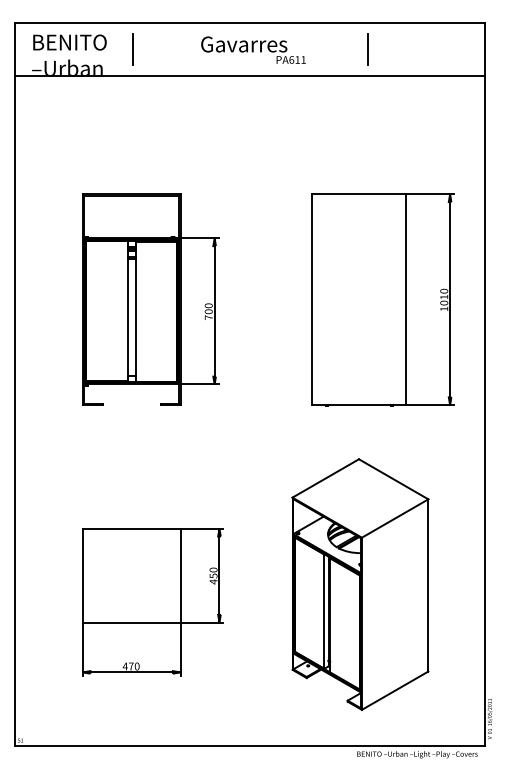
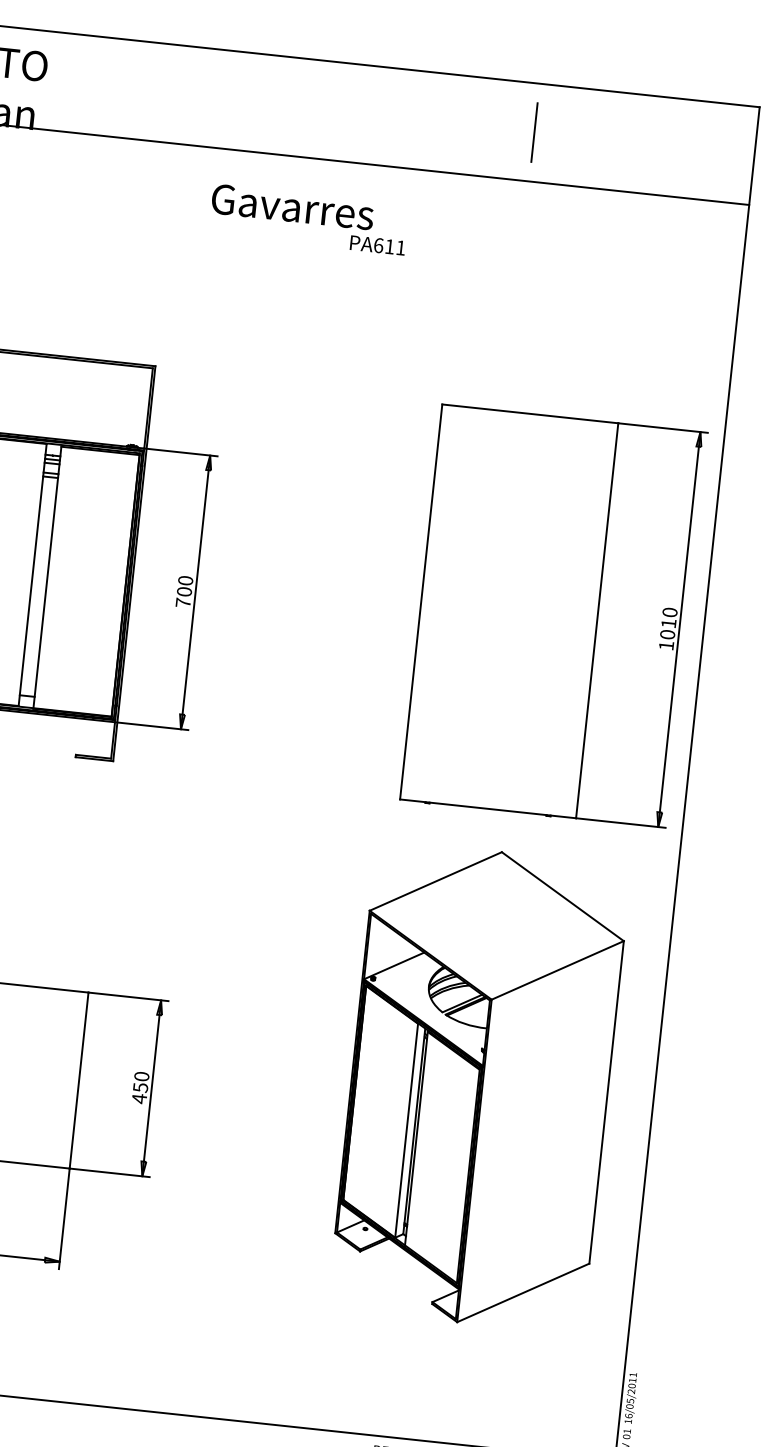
line: (132, 49) -> (94, 85), removed
text: (253, 49) -> (309, 218), moved
part: (382, 299) -> (552, 615), moved
part: (360, 584) -> (479, 1087), moved

